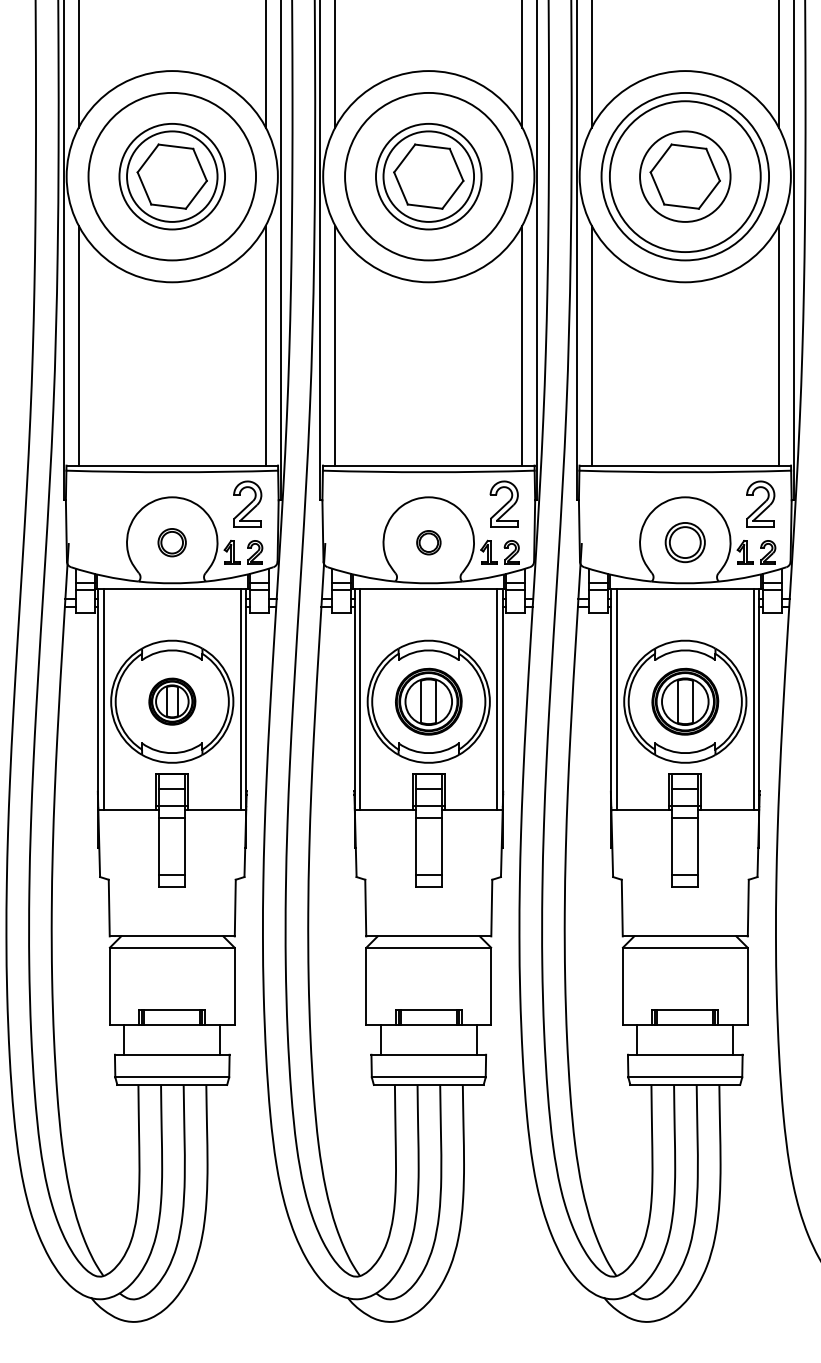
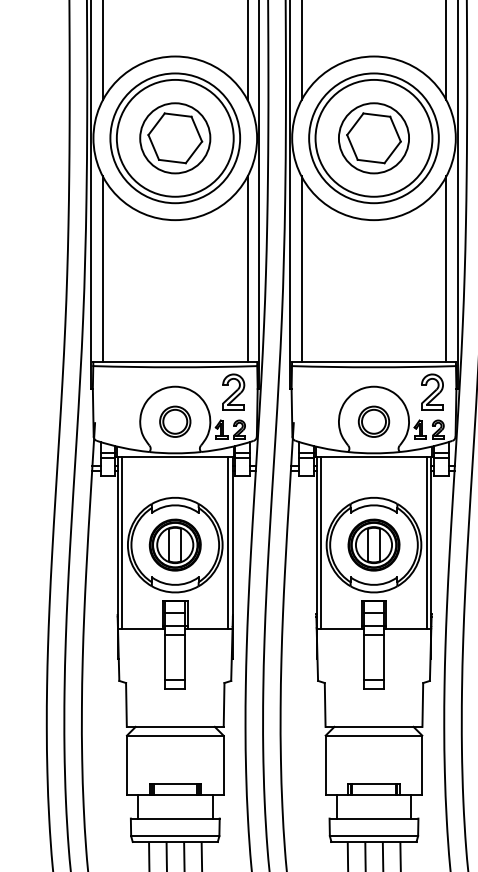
circle: (171, 176) -> (174, 138), size x1.43
circle: (428, 176) -> (373, 138), size x1.43
part: (171, 542) -> (174, 421), size x1.43
part: (428, 542) -> (373, 421), size x1.67
part: (172, 701) -> (175, 544), size x1.43

